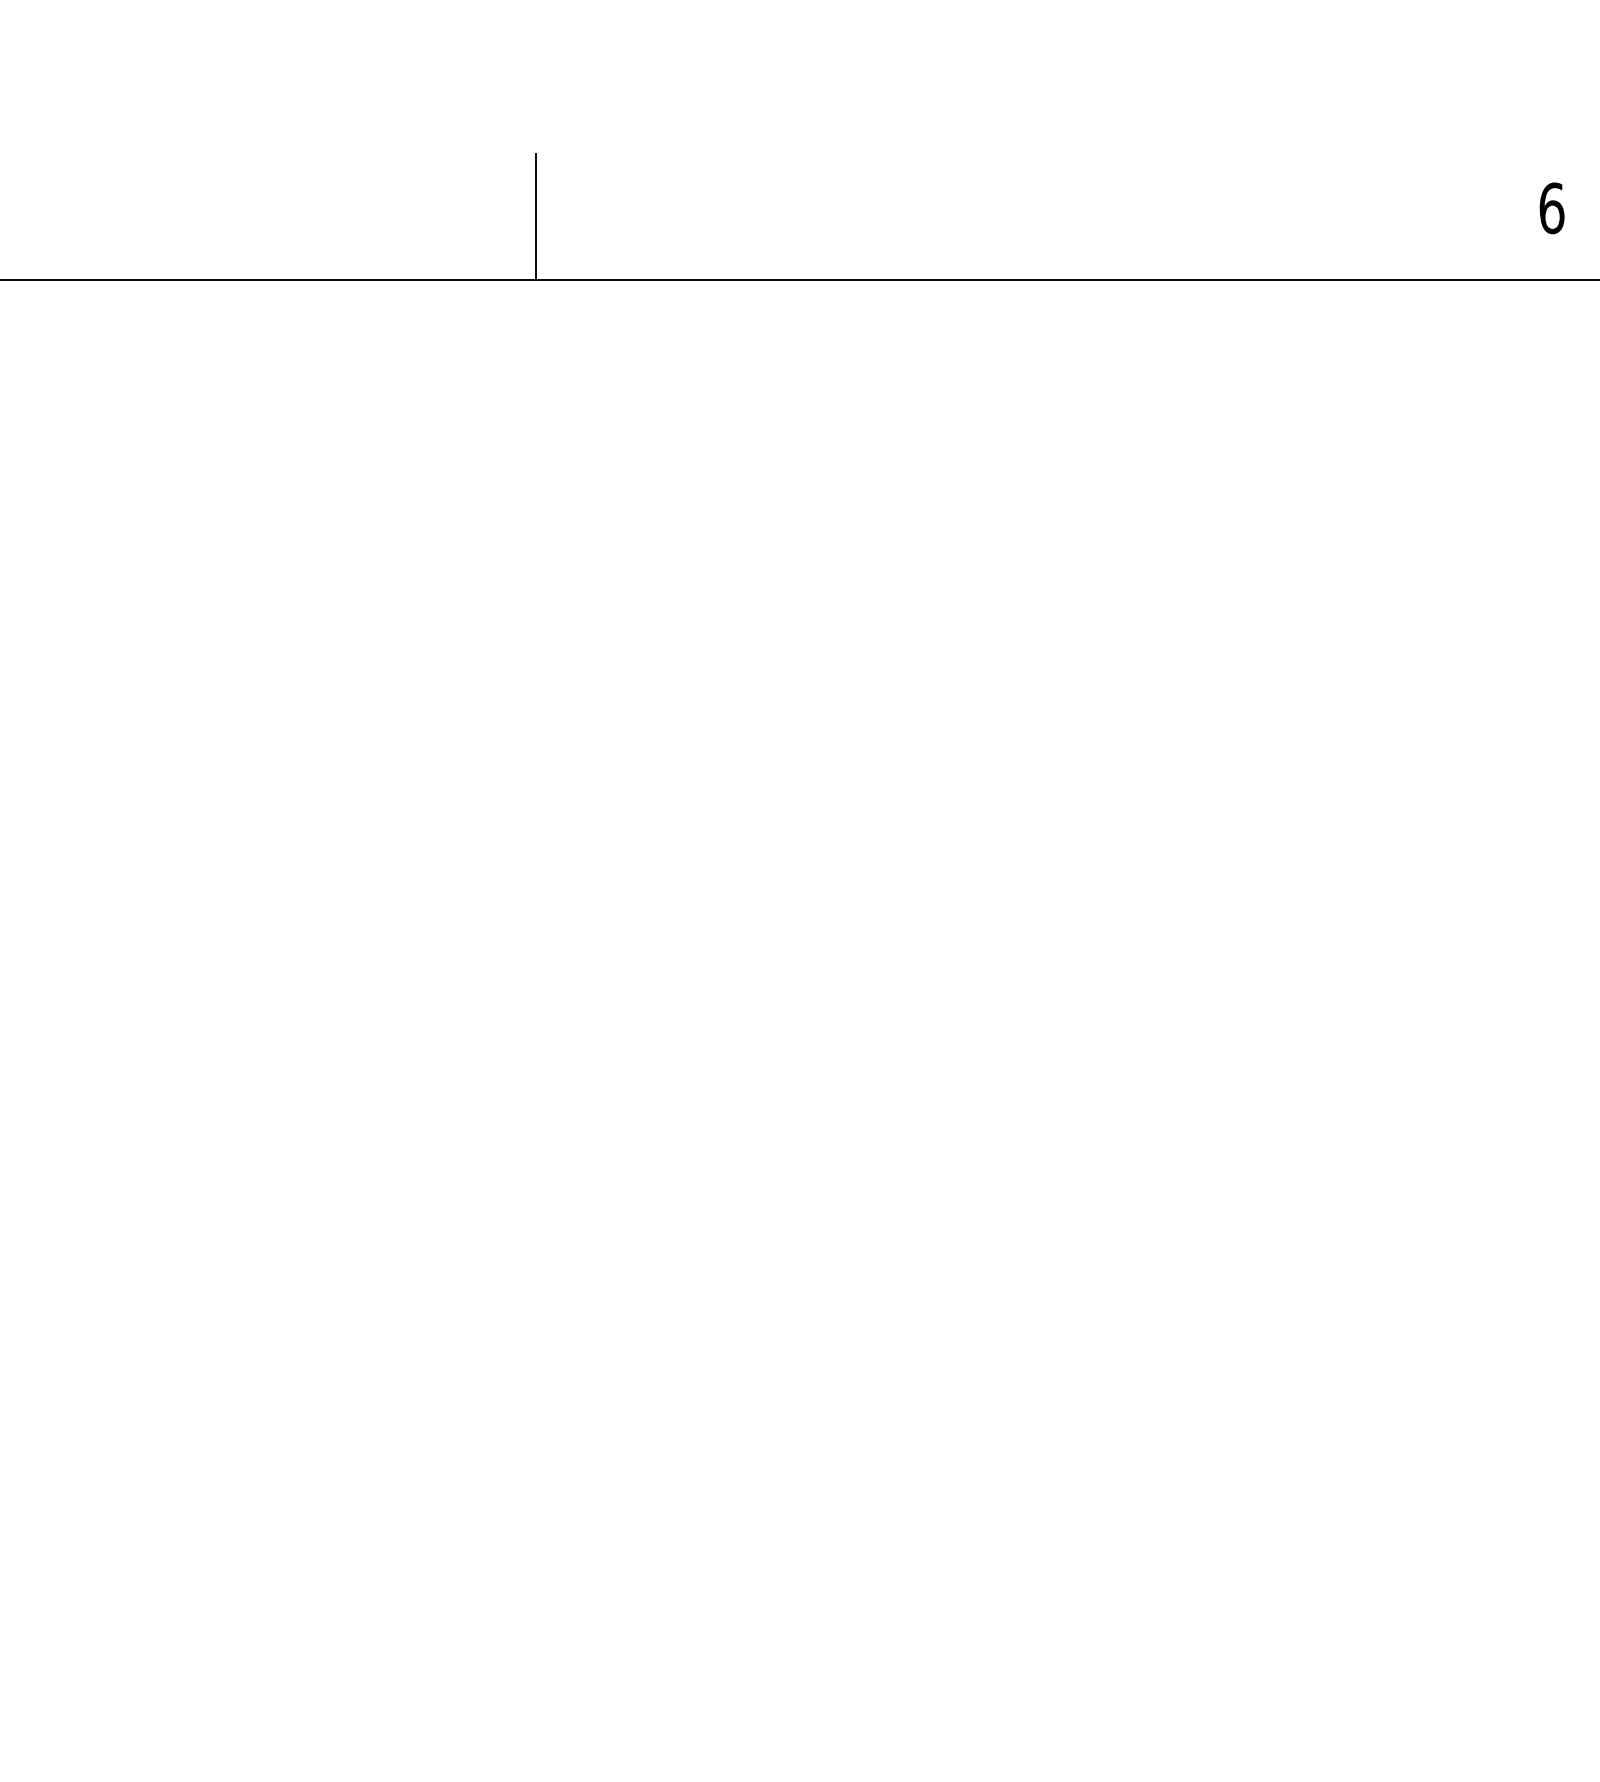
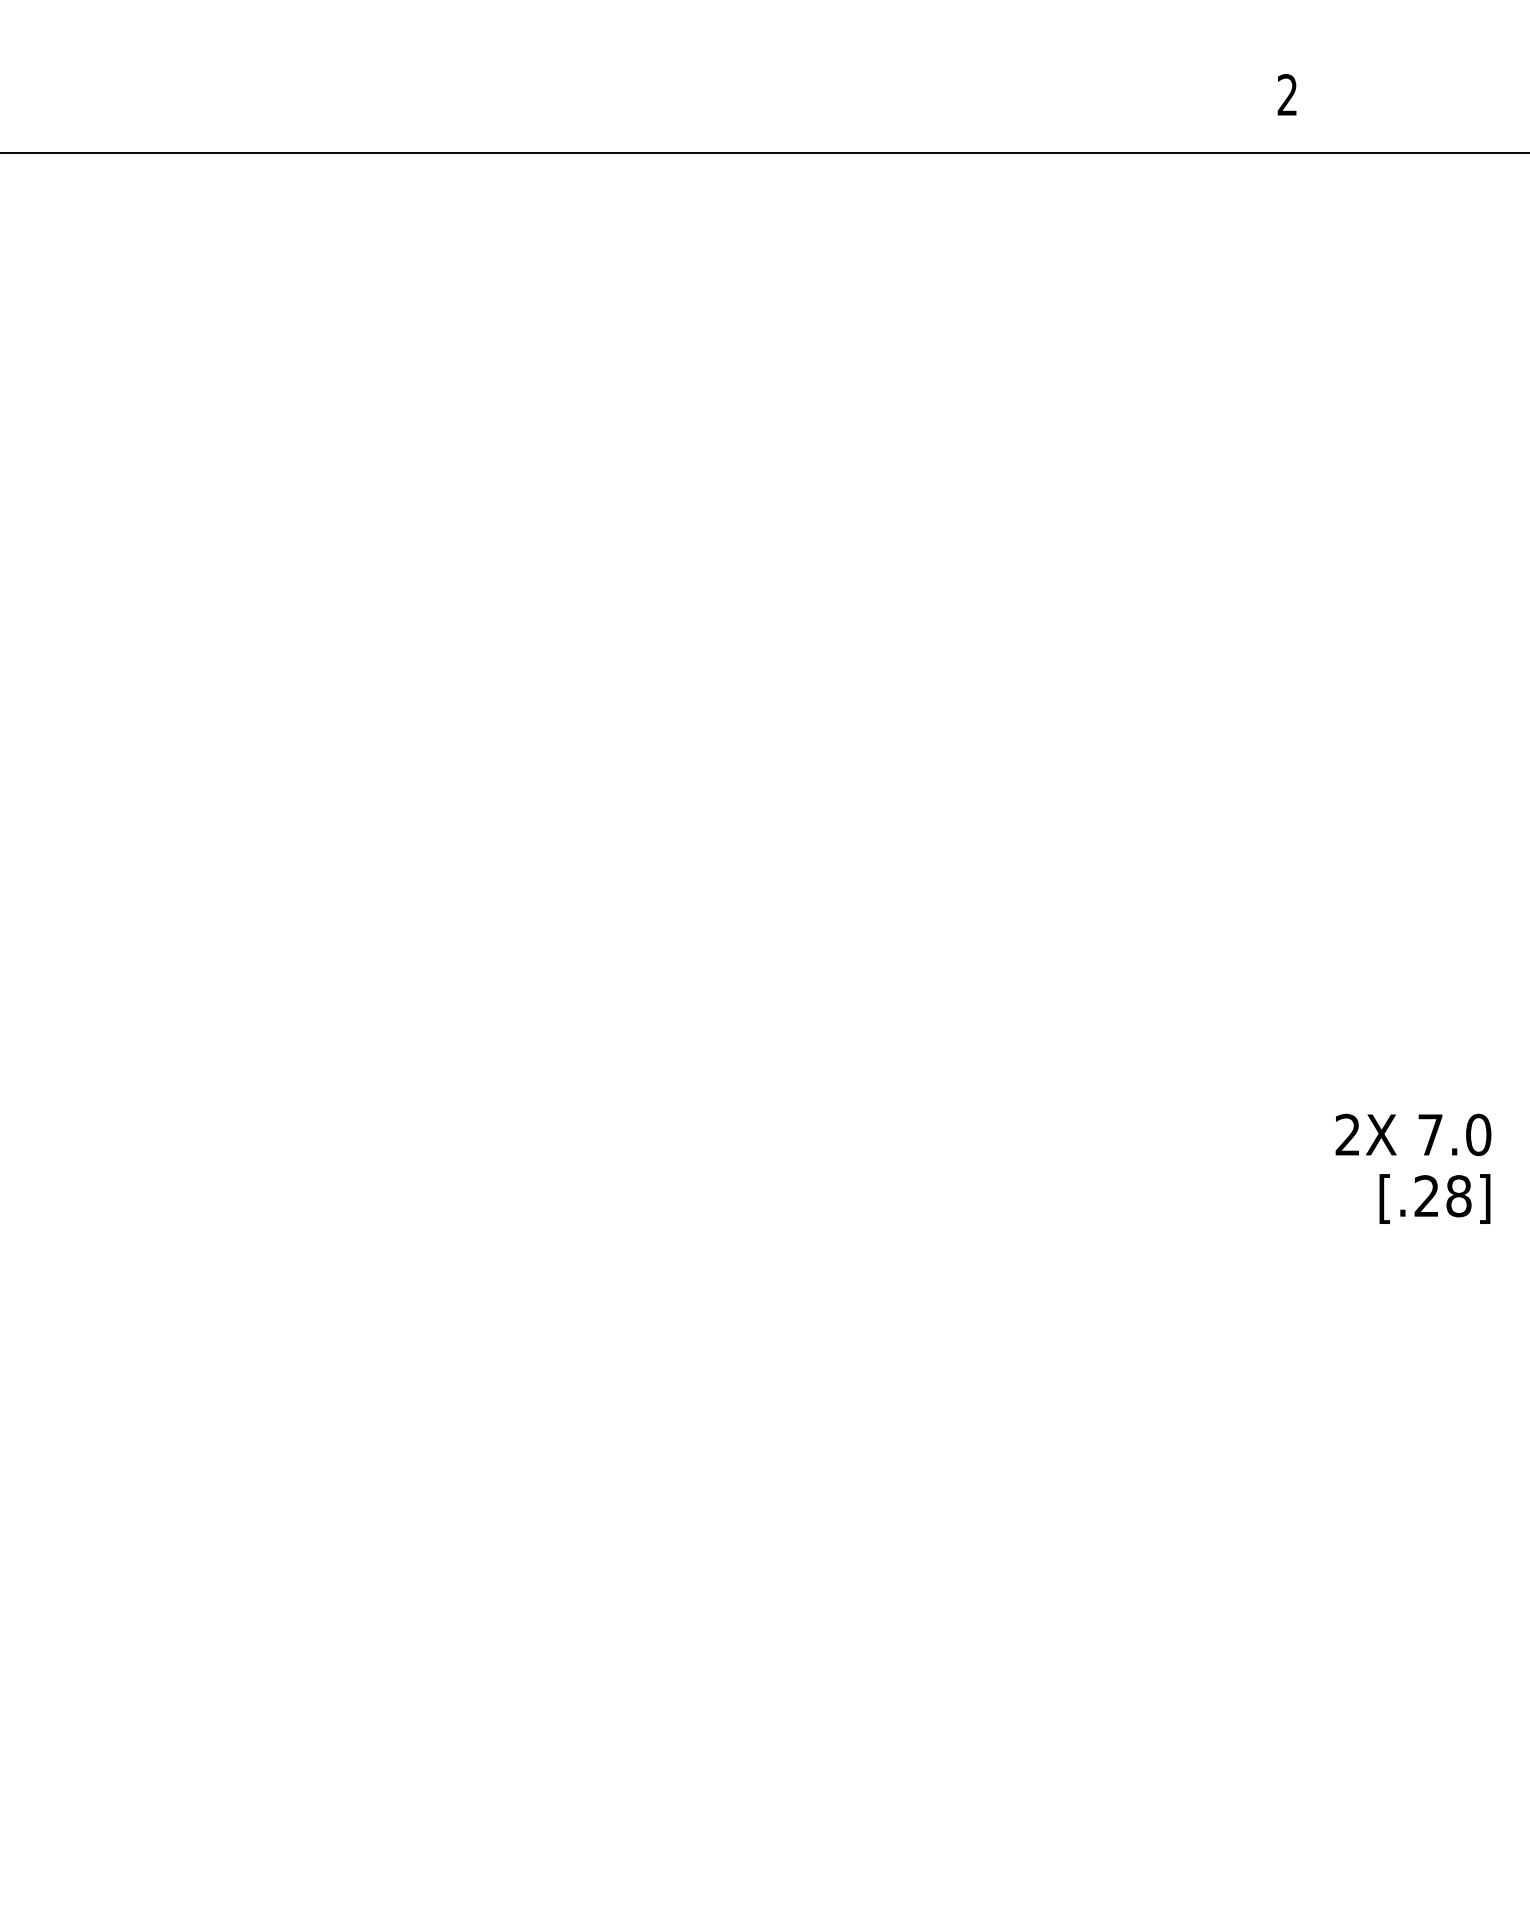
text: (1551, 208) -> (1287, 95), 6 -> 2
line: (535, 217) -> (456, 102), removed

